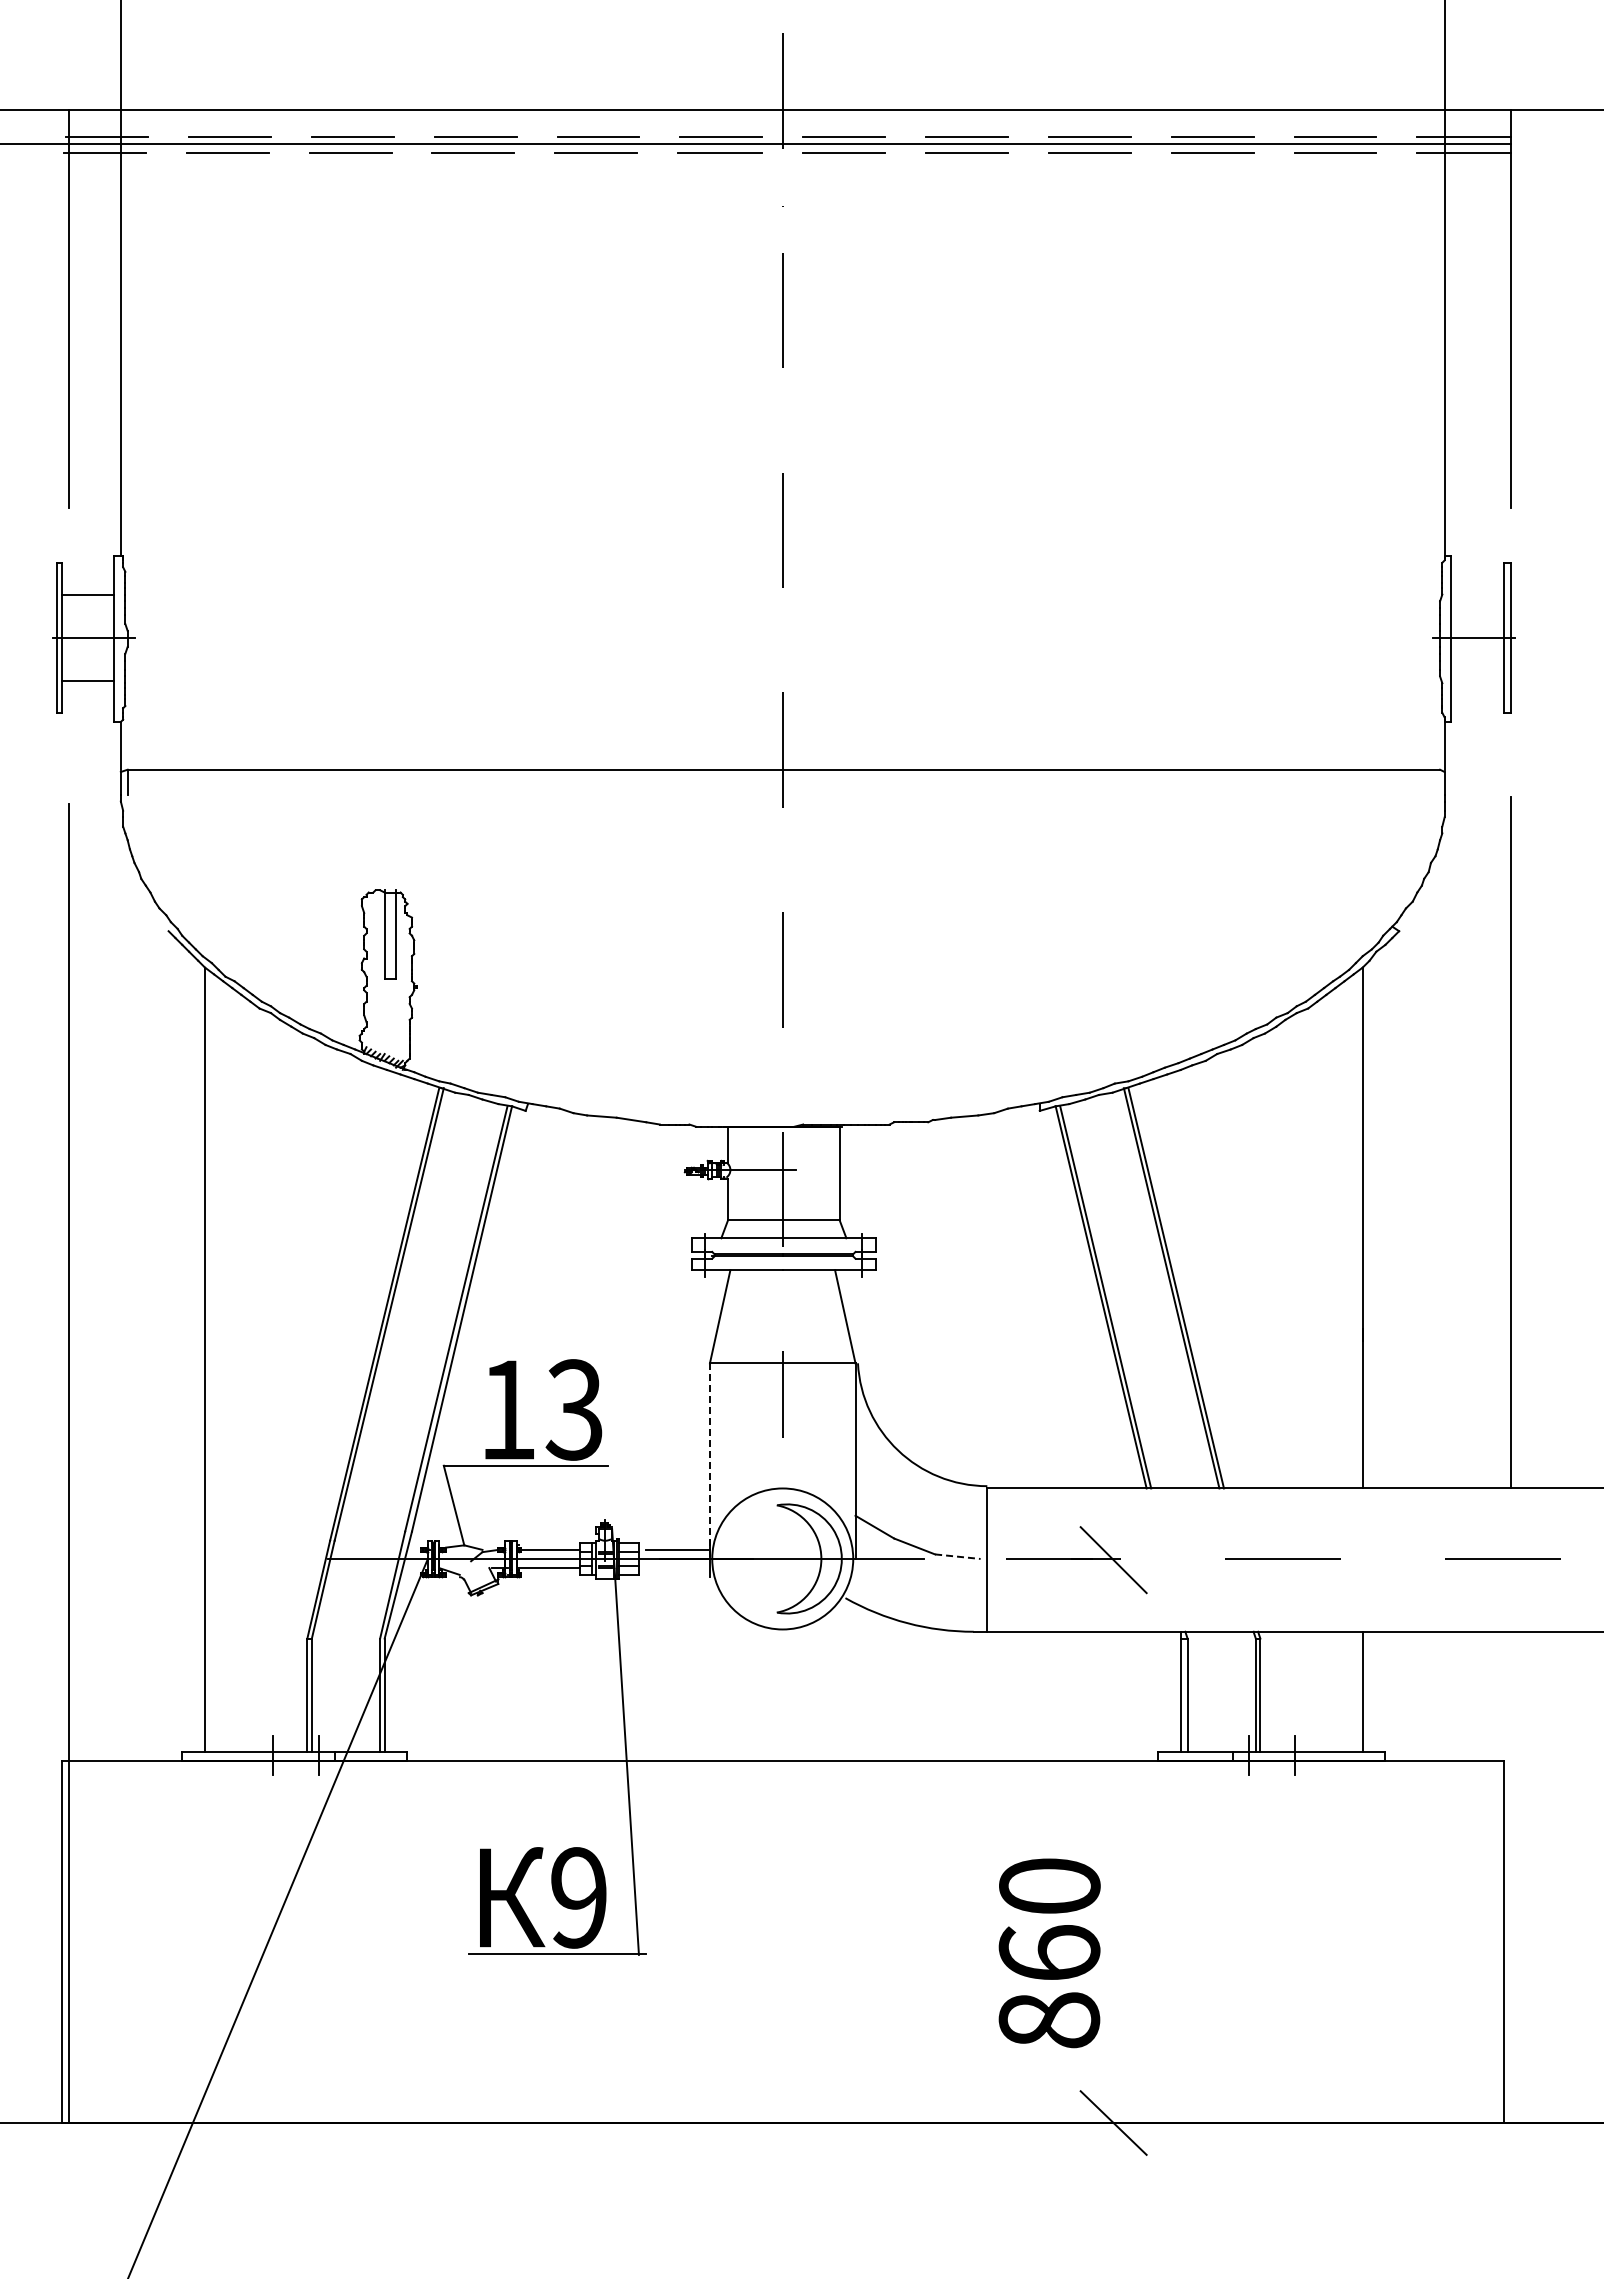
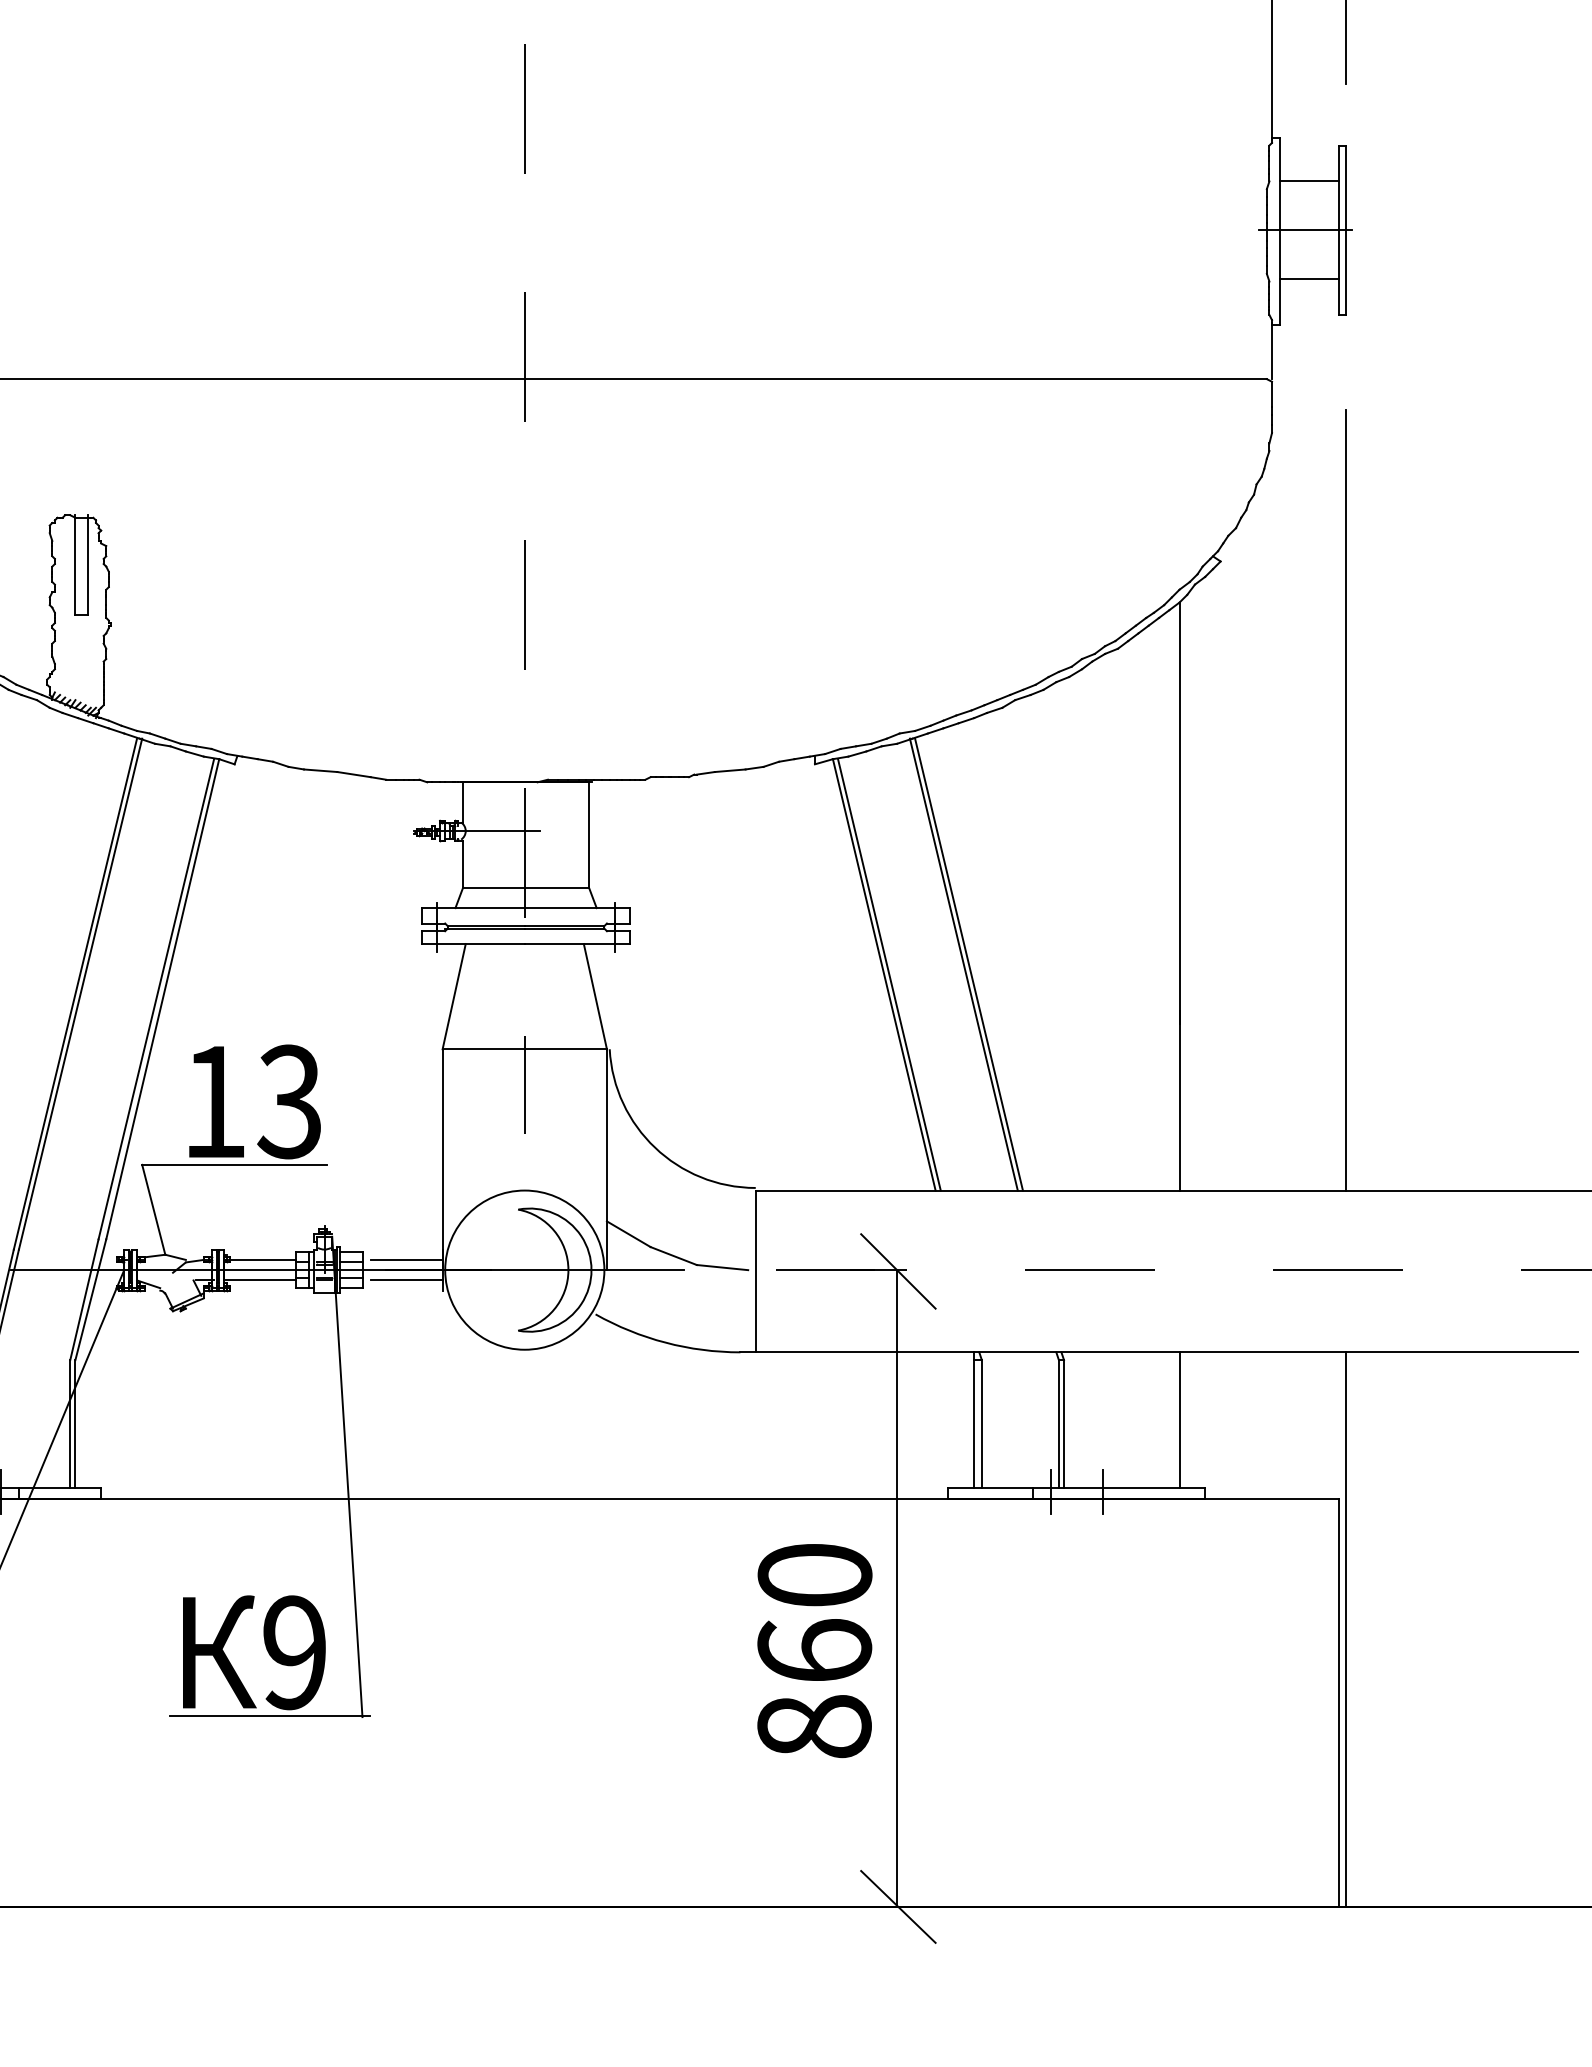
line: (1477, 594) -> (1309, 181), added
line: (1477, 681) -> (1309, 279), added
line: (709, 1461) -> (442, 1160), dashed -> solid
line: (957, 1556) -> (722, 1267), dashed -> solid
line: (677, 1568) -> (405, 1280), added
line: (1112, 1840) -> (897, 1587), added
line: (1510, 1877) -> (1346, 1629), added
text: (1049, 1953) -> (814, 1651), moved

